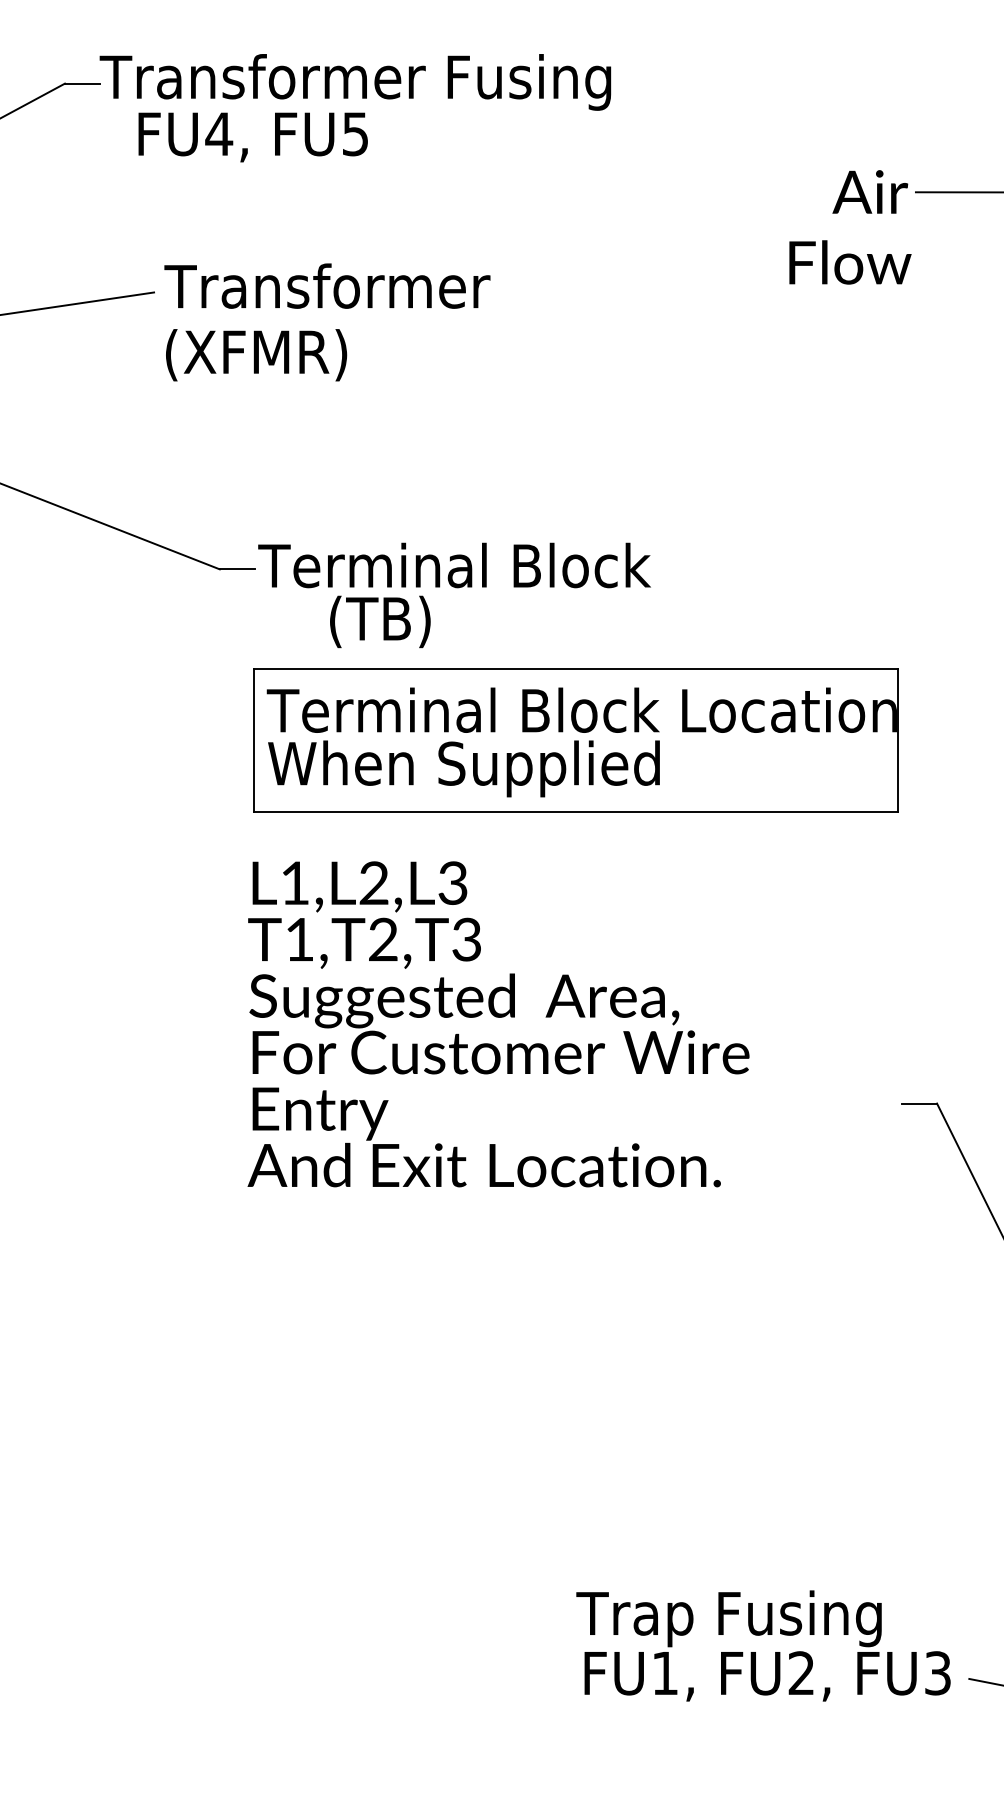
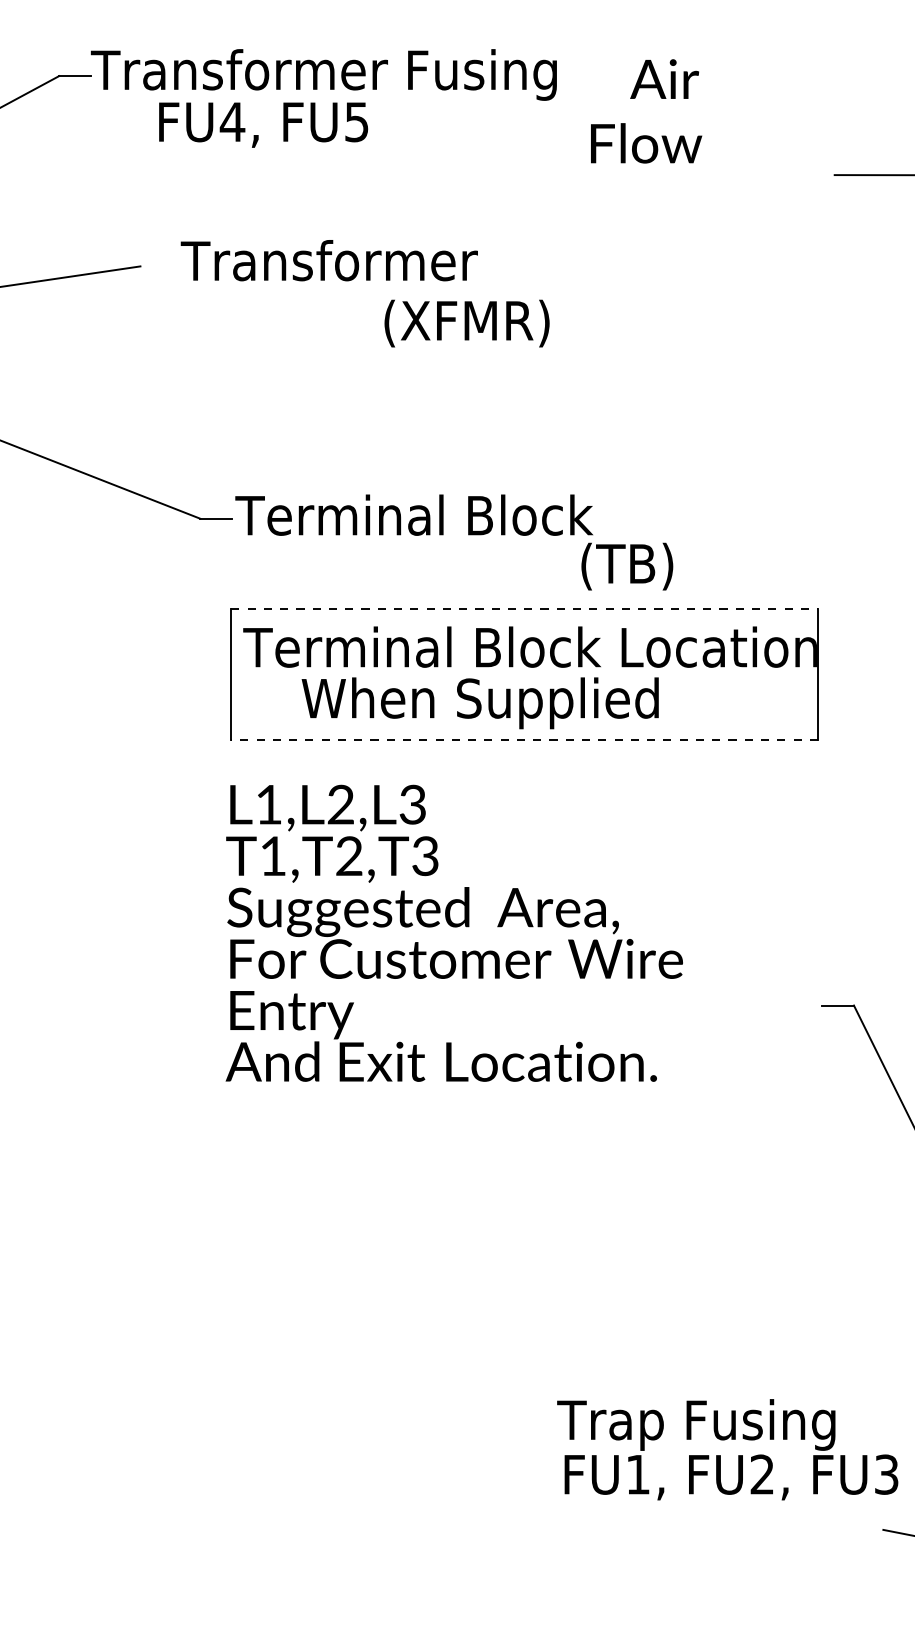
text: (252, 137) -> (262, 125), moved
text: (850, 227) -> (646, 111), moved
text: (327, 285) -> (329, 260), moved
text: (256, 355) -> (467, 323), moved
text: (380, 621) -> (627, 566), moved
line: (575, 668) -> (524, 609), solid -> dashed
text: (463, 768) -> (479, 702), moved
line: (575, 812) -> (524, 740), solid -> dashed
text: (763, 1645) -> (727, 1449), moved

